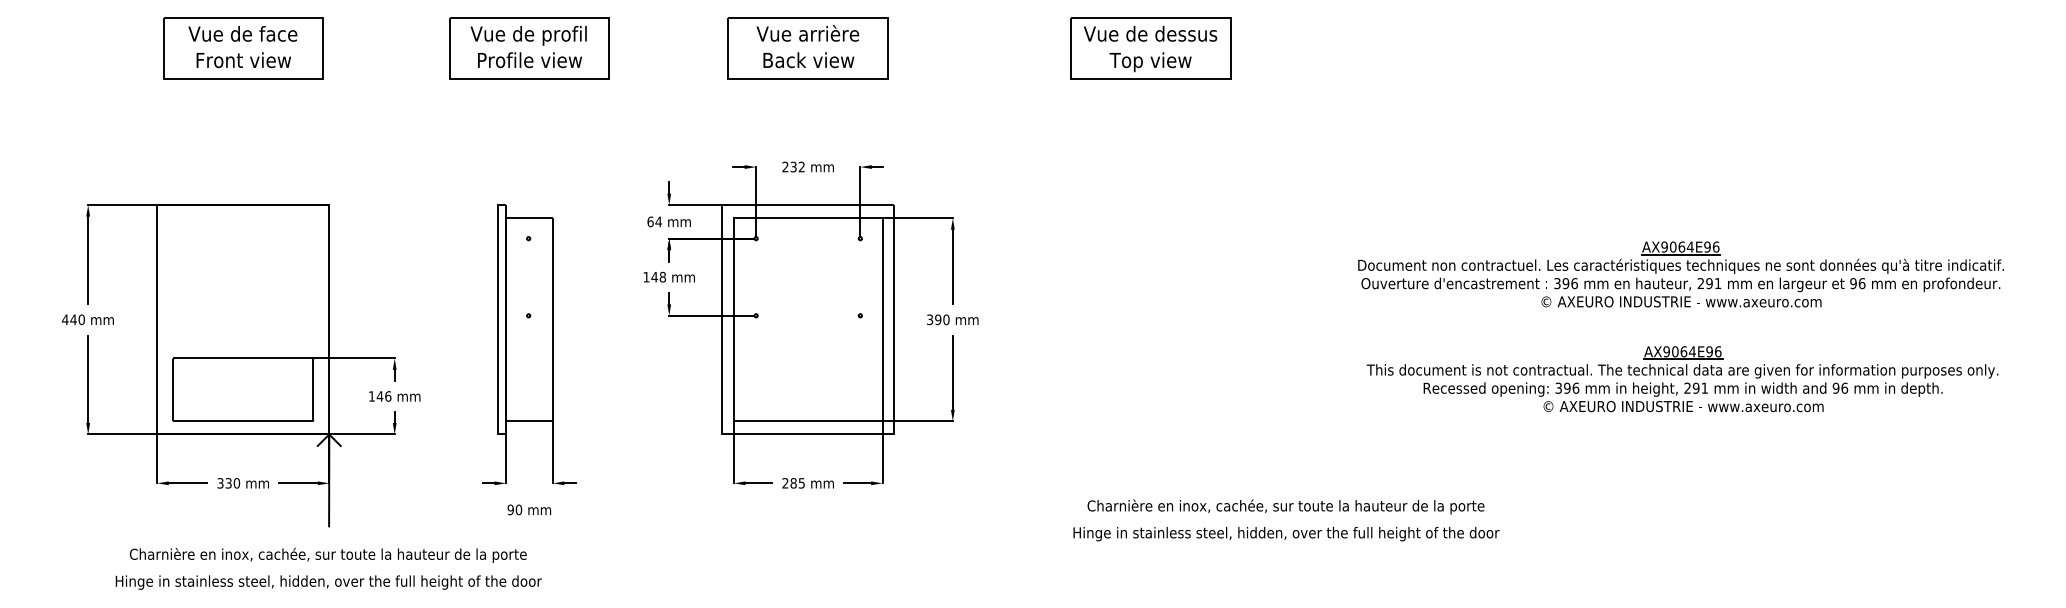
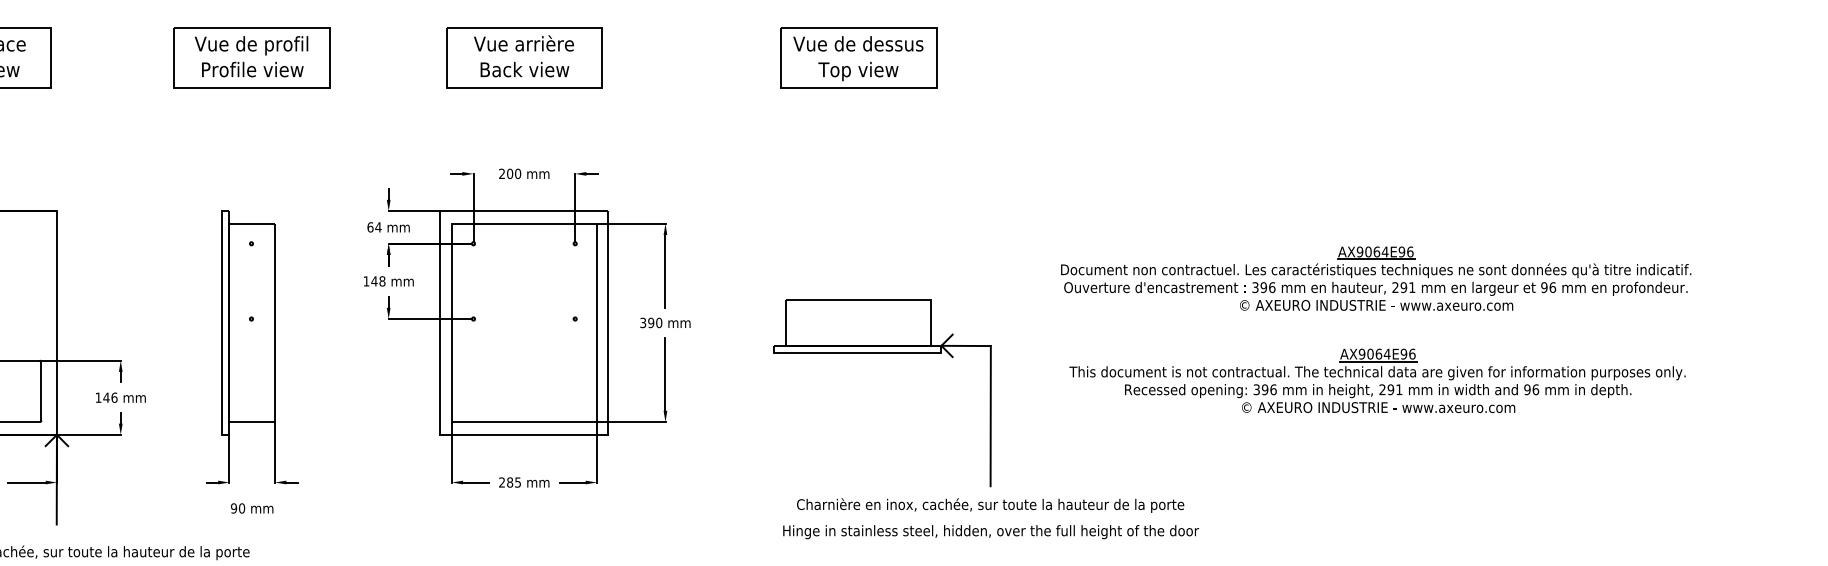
text: (797, 166) -> (513, 173), 232 -> 200
part: (1175, 351) -> (882, 353), added

